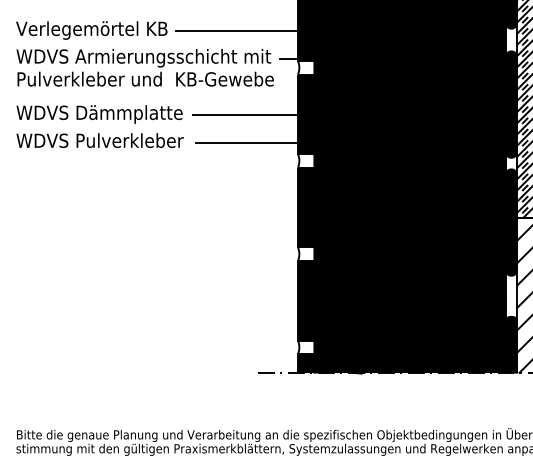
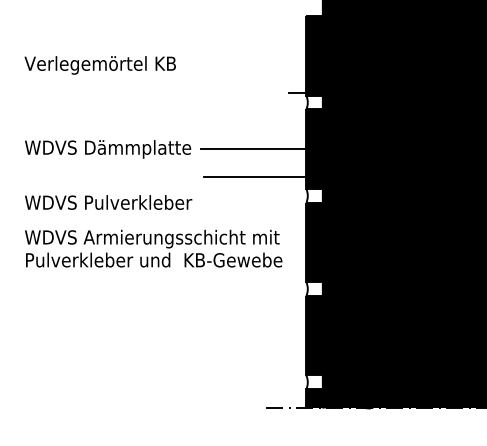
line: (246, 30) -> (254, 65), removed
text: (144, 67) -> (152, 248), moved
text: (99, 140) -> (107, 202), moved

